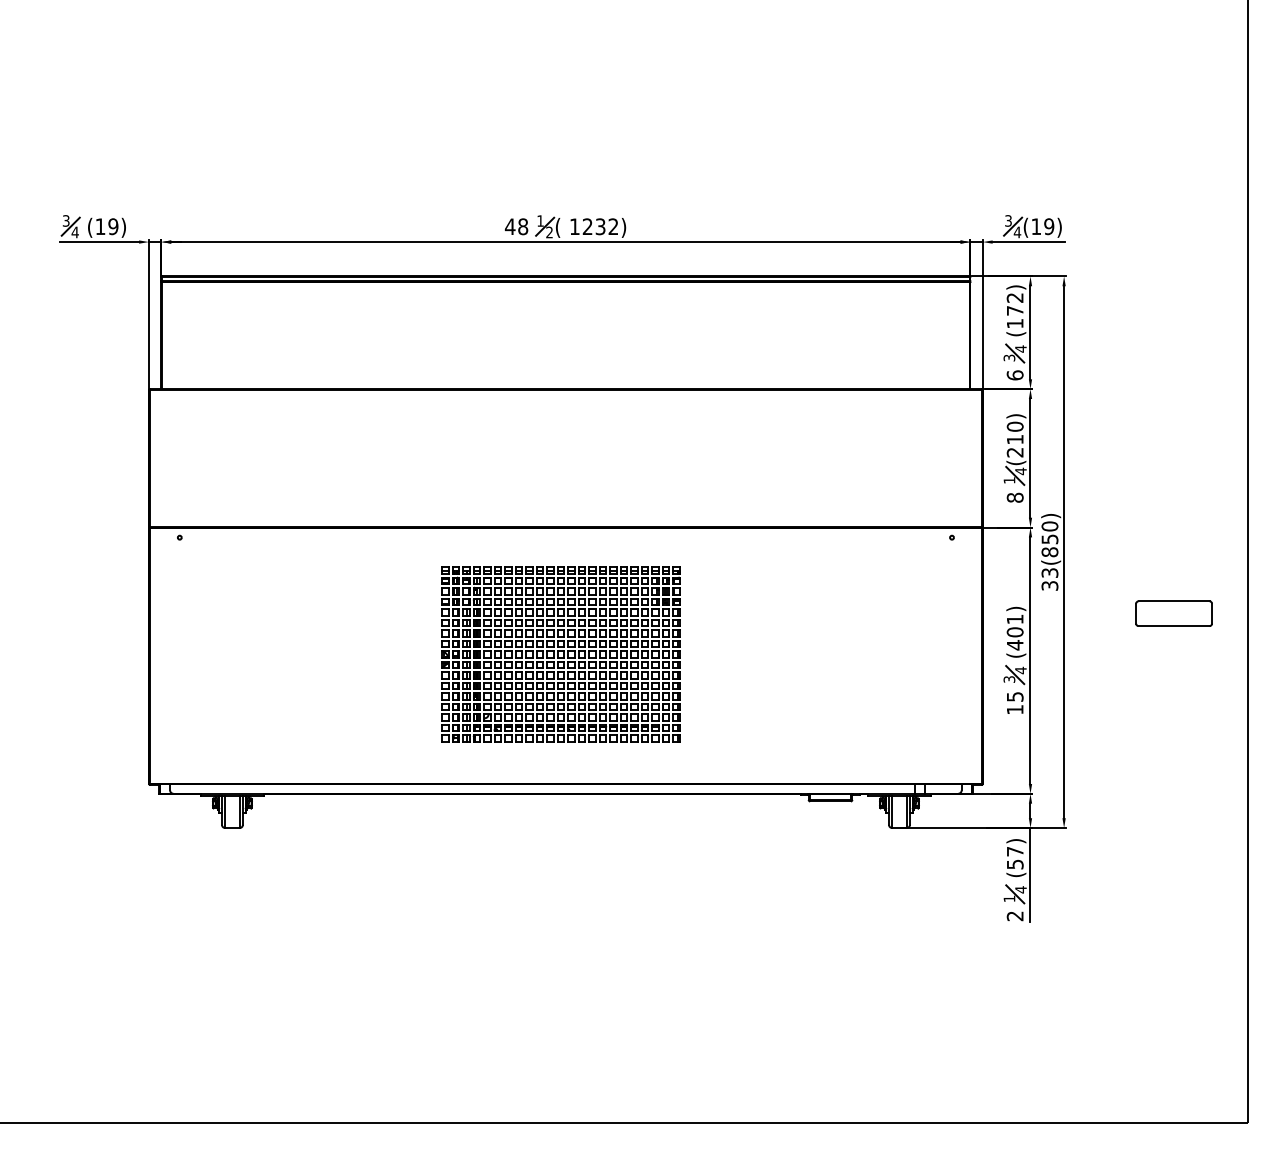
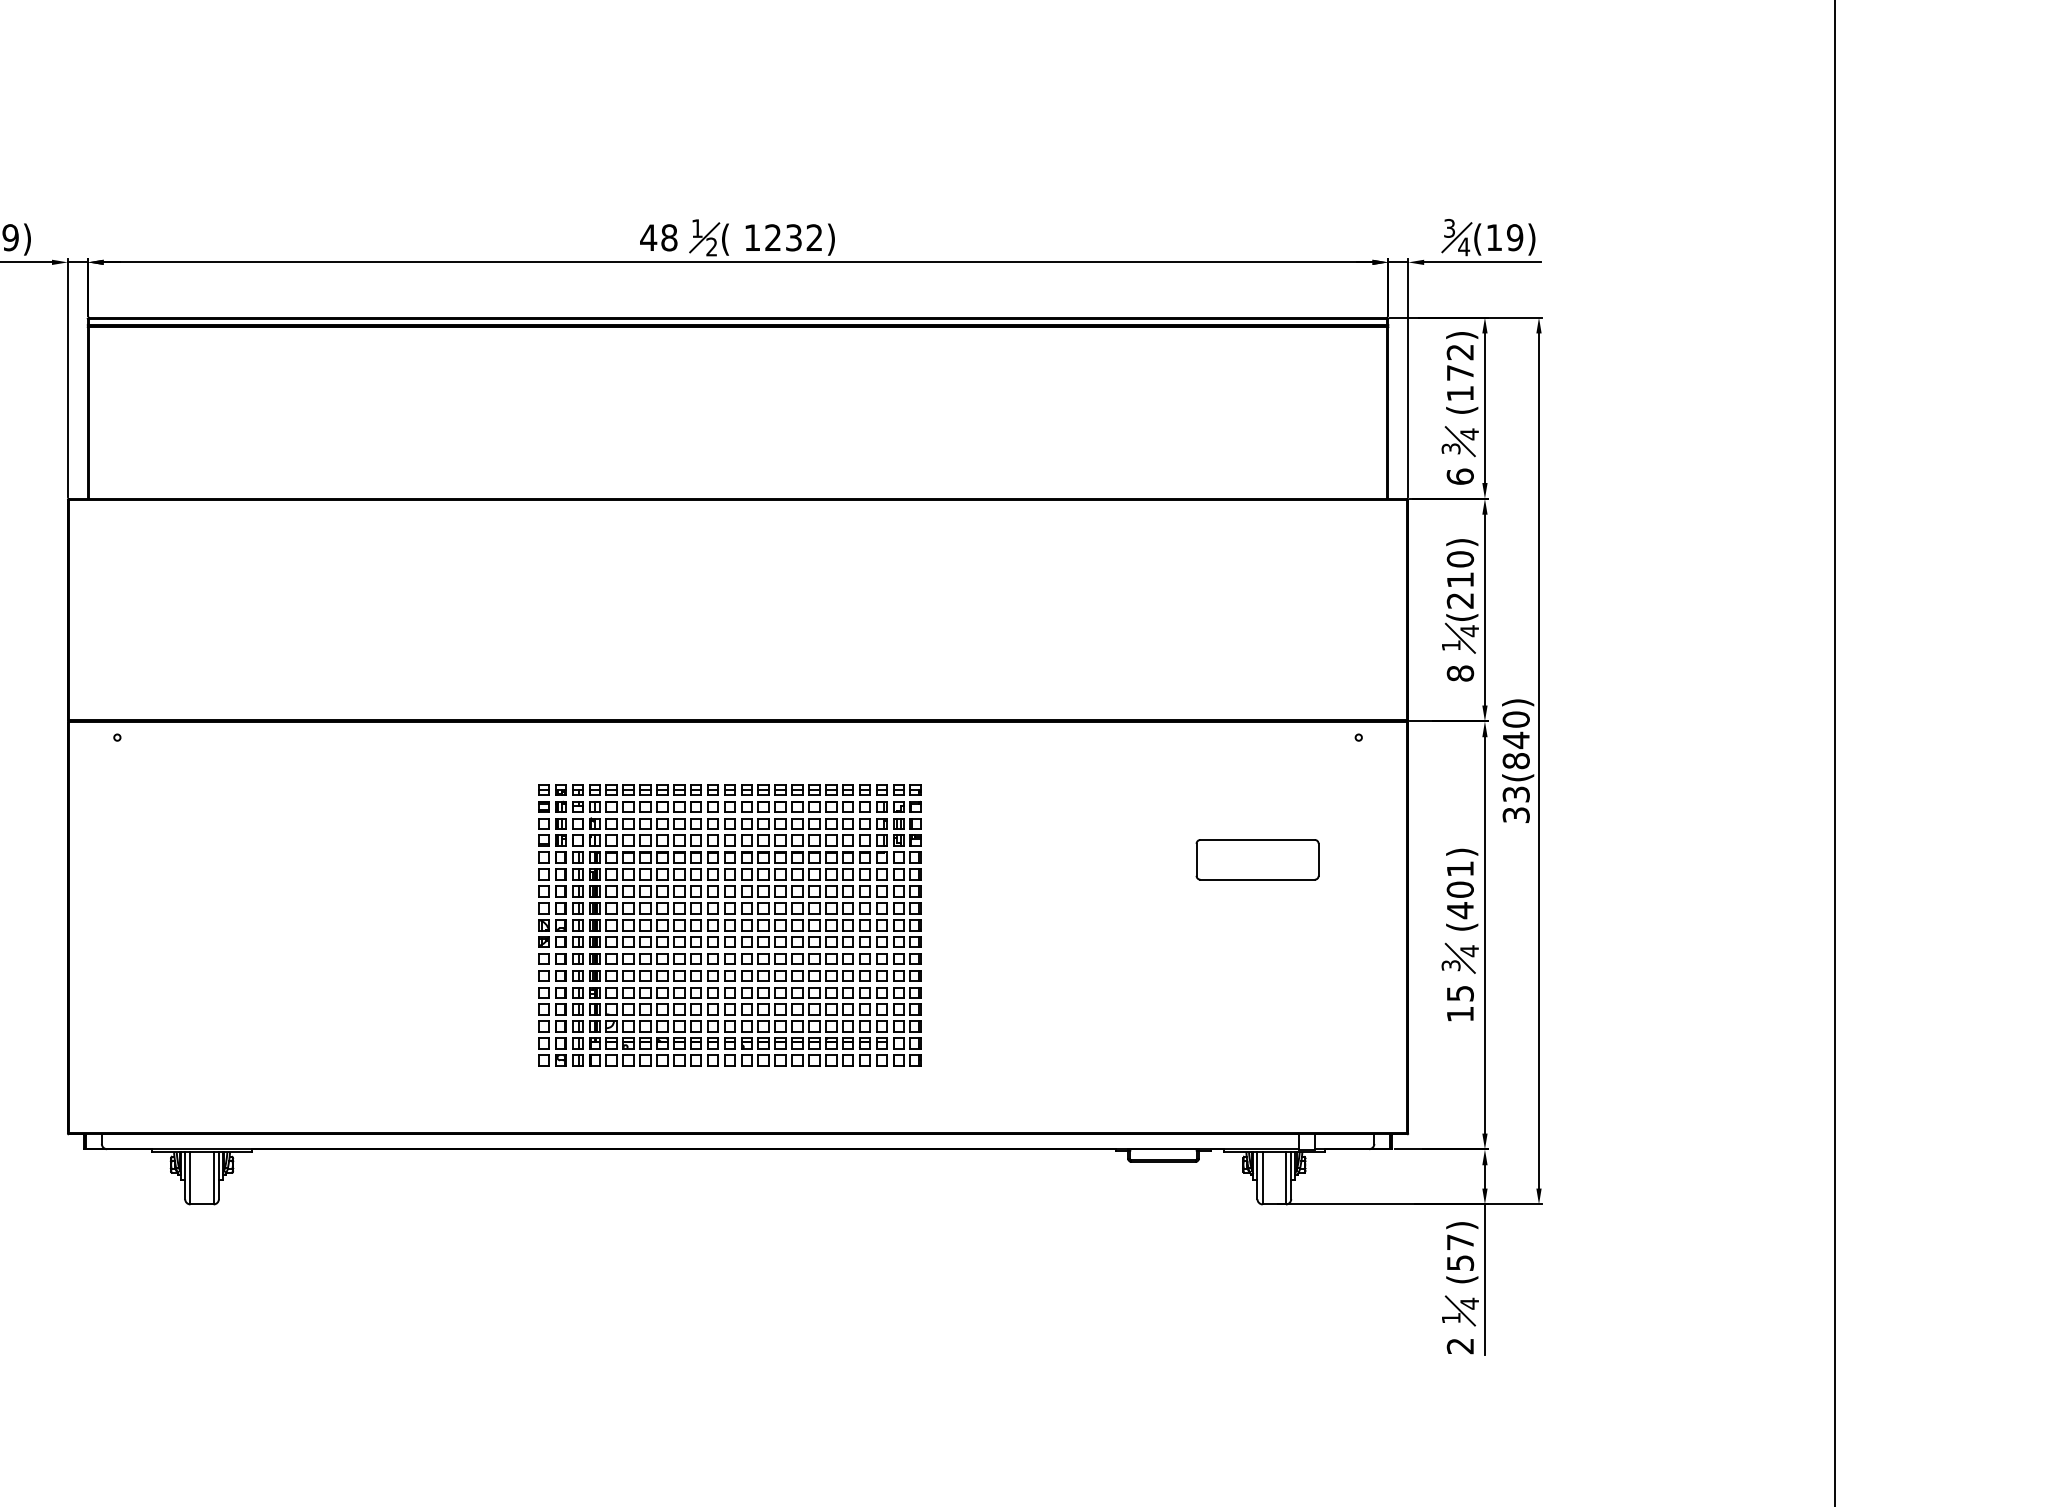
text: (1049, 539) -> (1515, 740), 33(850) -> 33(840)
part: (1173, 613) -> (1256, 859), moved

